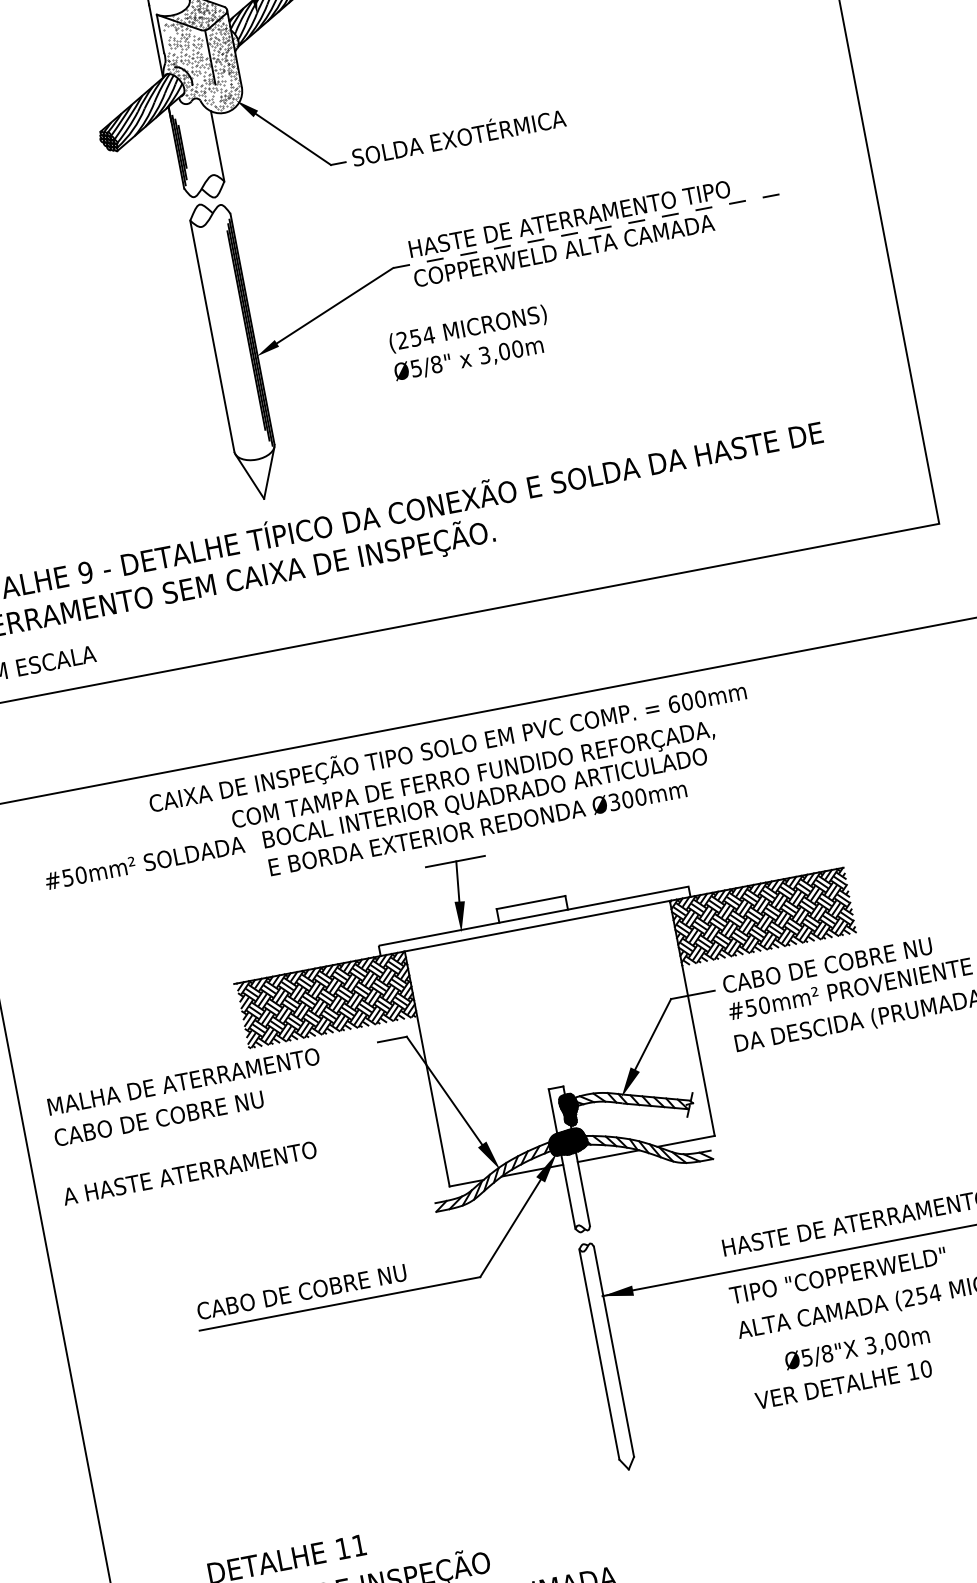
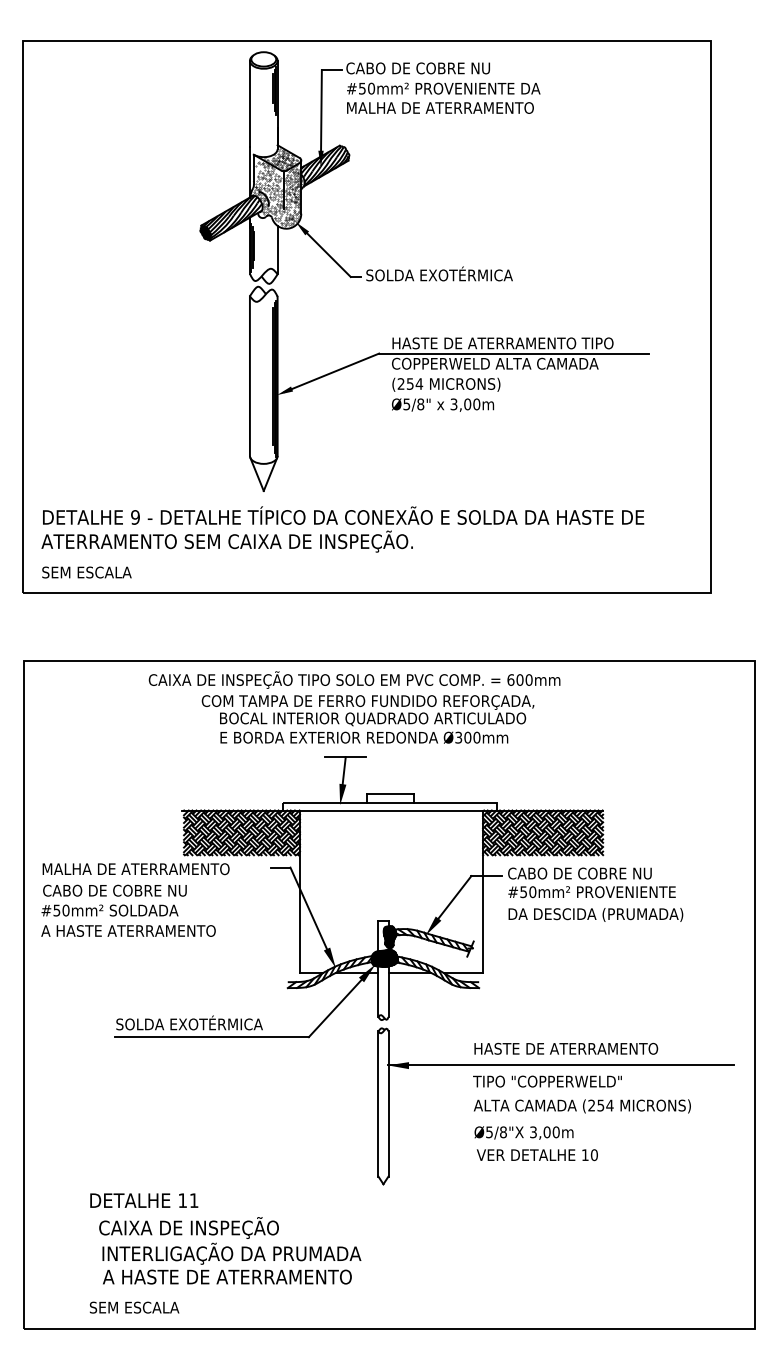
line: (589, 230) -> (514, 353), dashed -> solid
text: (471, 343) -> (446, 394), moved
text: (144, 863) -> (109, 910), moved
text: (303, 1288) -> (189, 1022), CABO DE COBRE NU -> SOLDA EXOTÉRMICA
text: (856, 1348) -> (523, 1132), moved

